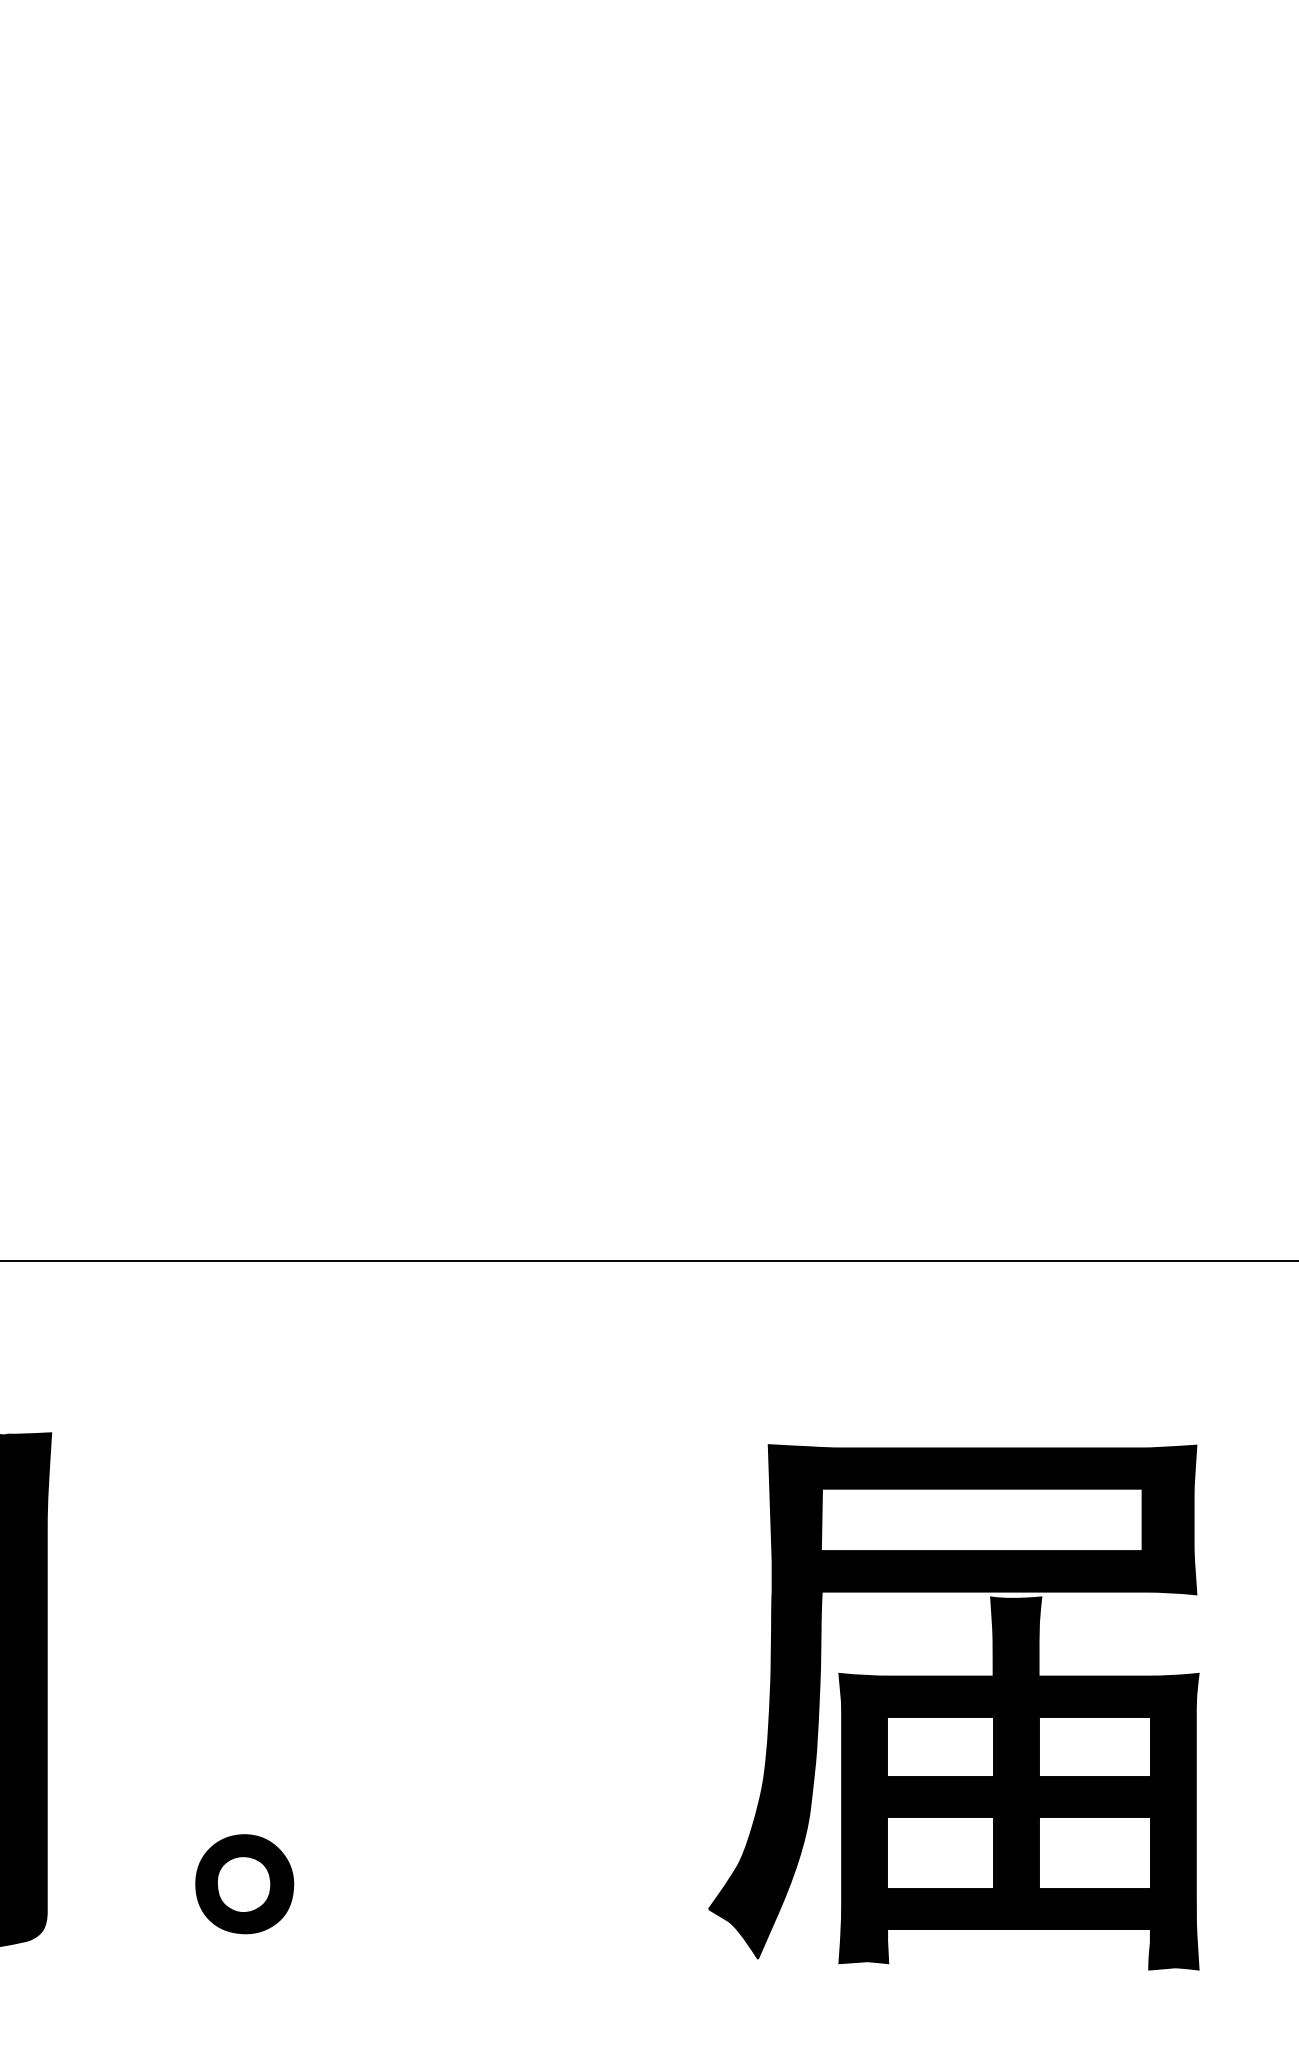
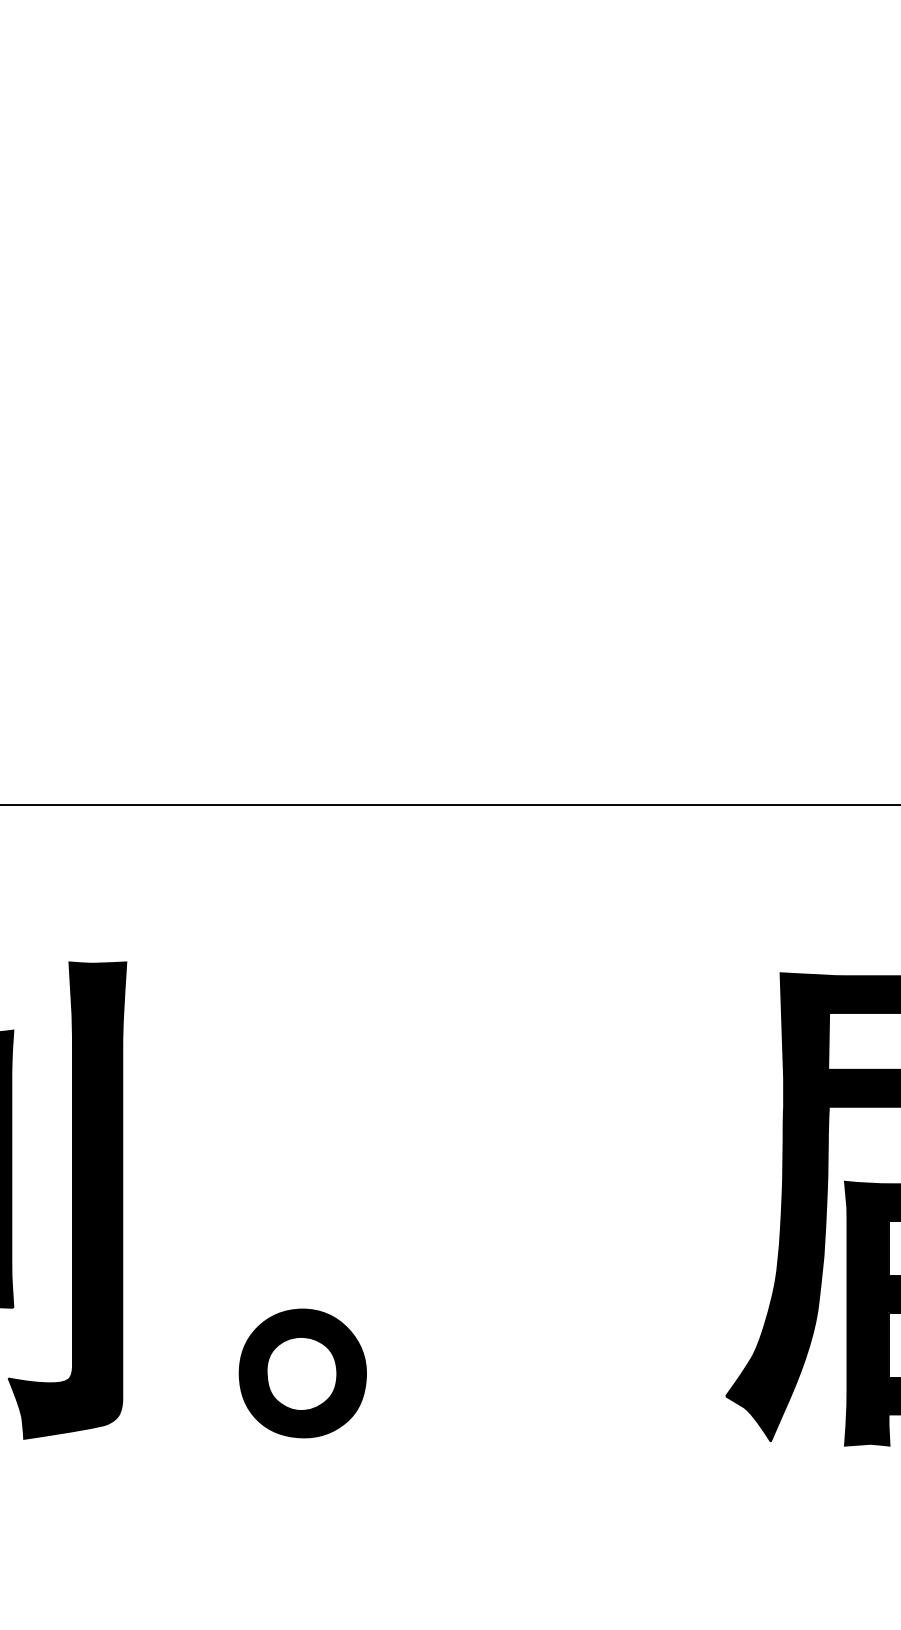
part: (244, 1884) -> (302, 1373), size x1.43

